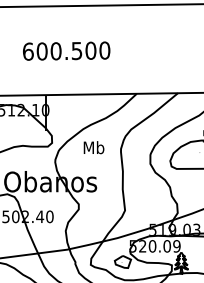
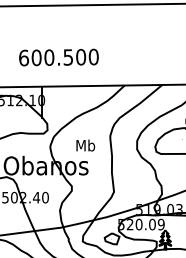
text: (66, 50) -> (58, 56), moved
text: (93, 147) -> (85, 145), moved

